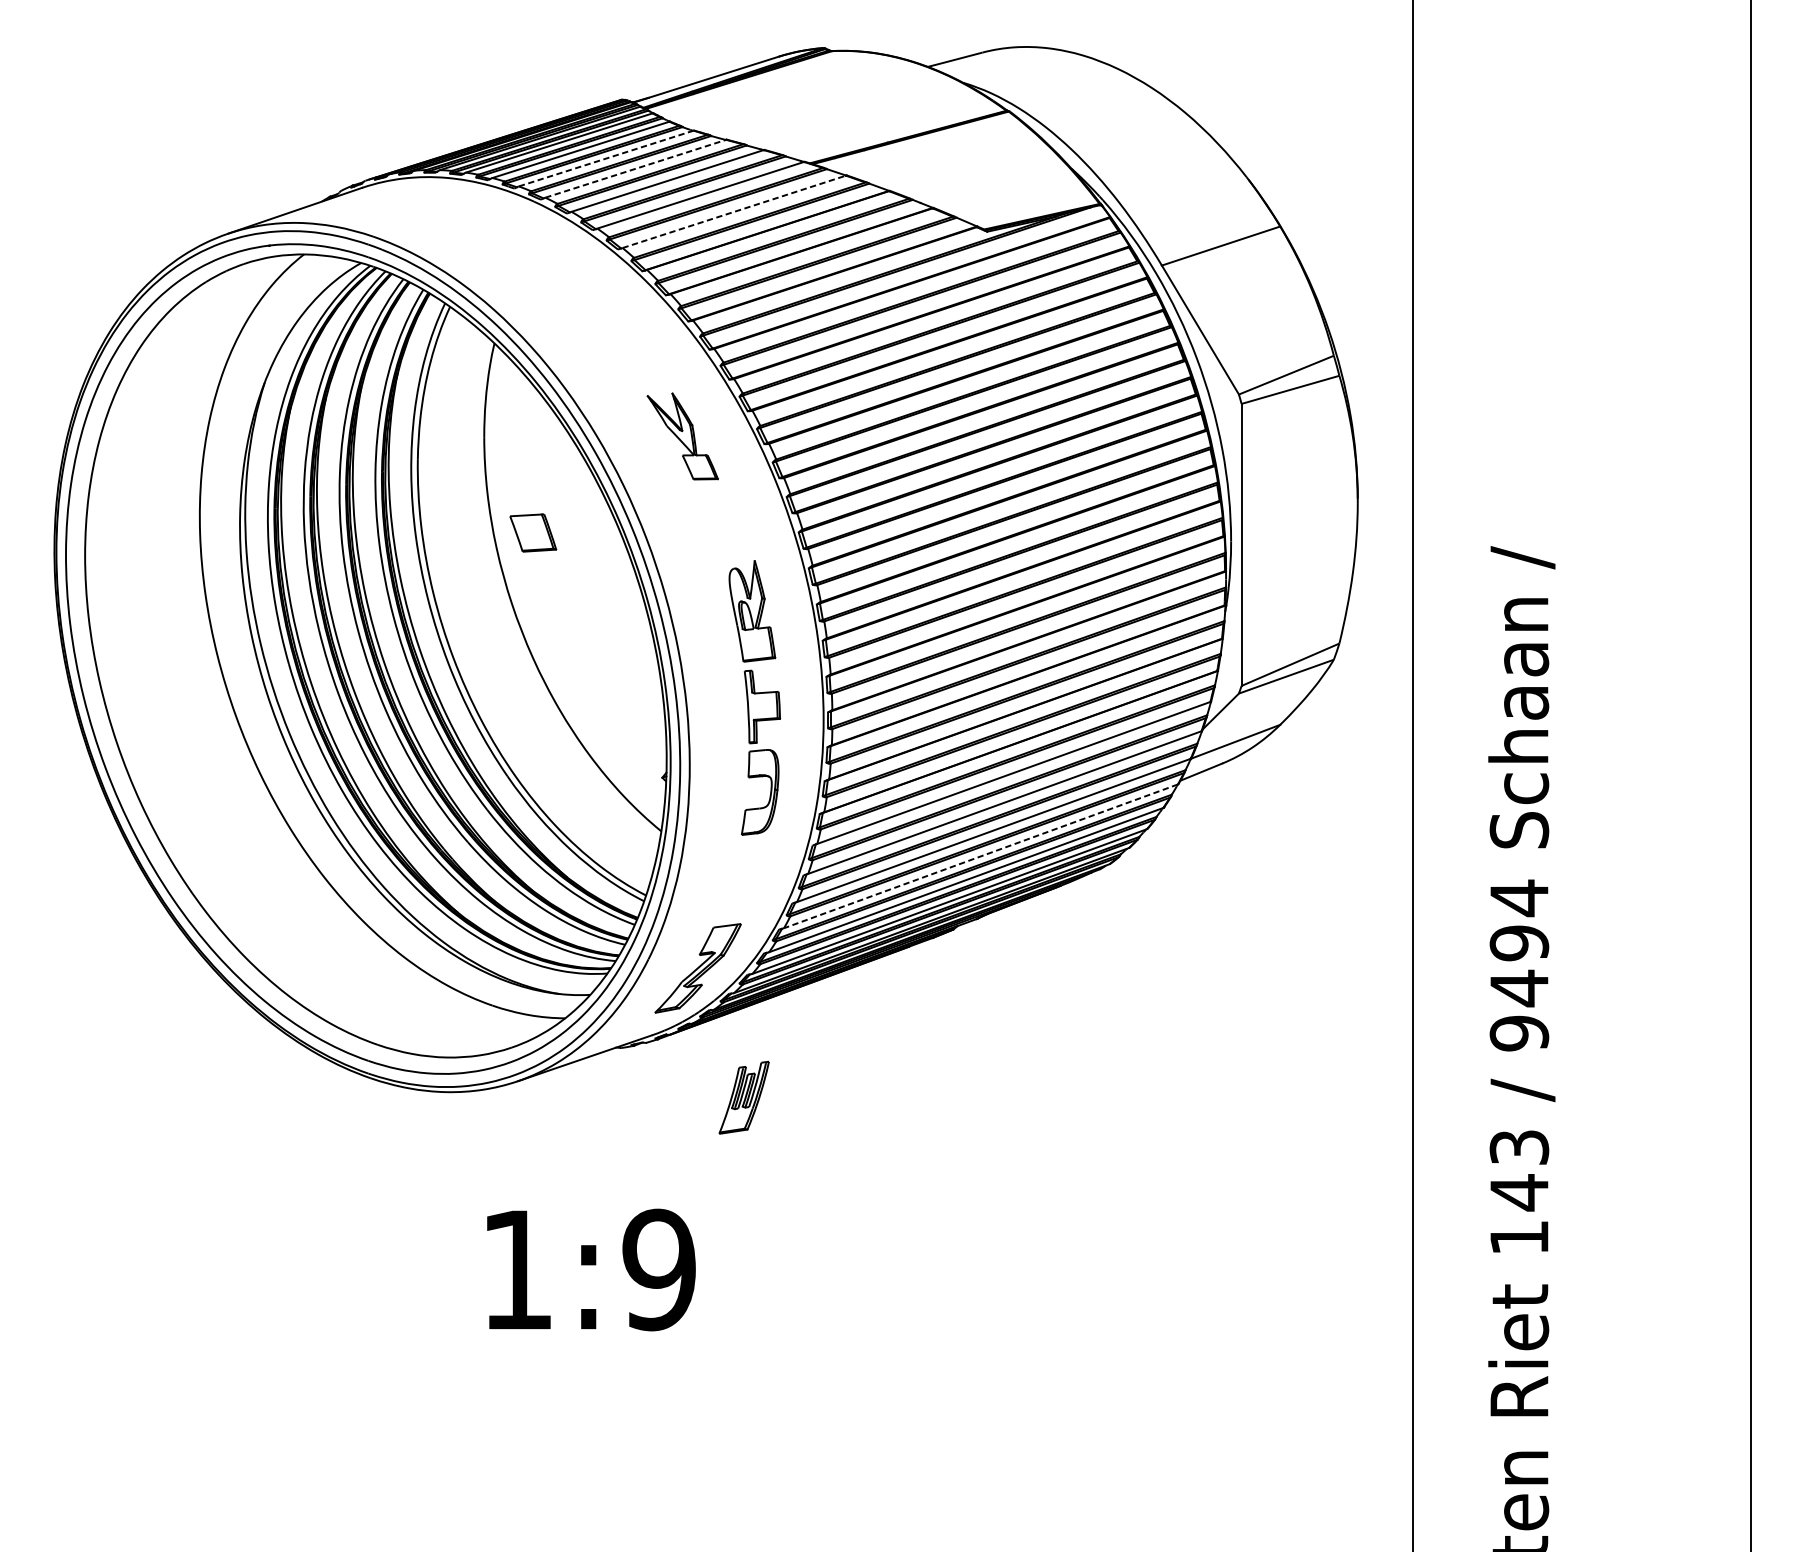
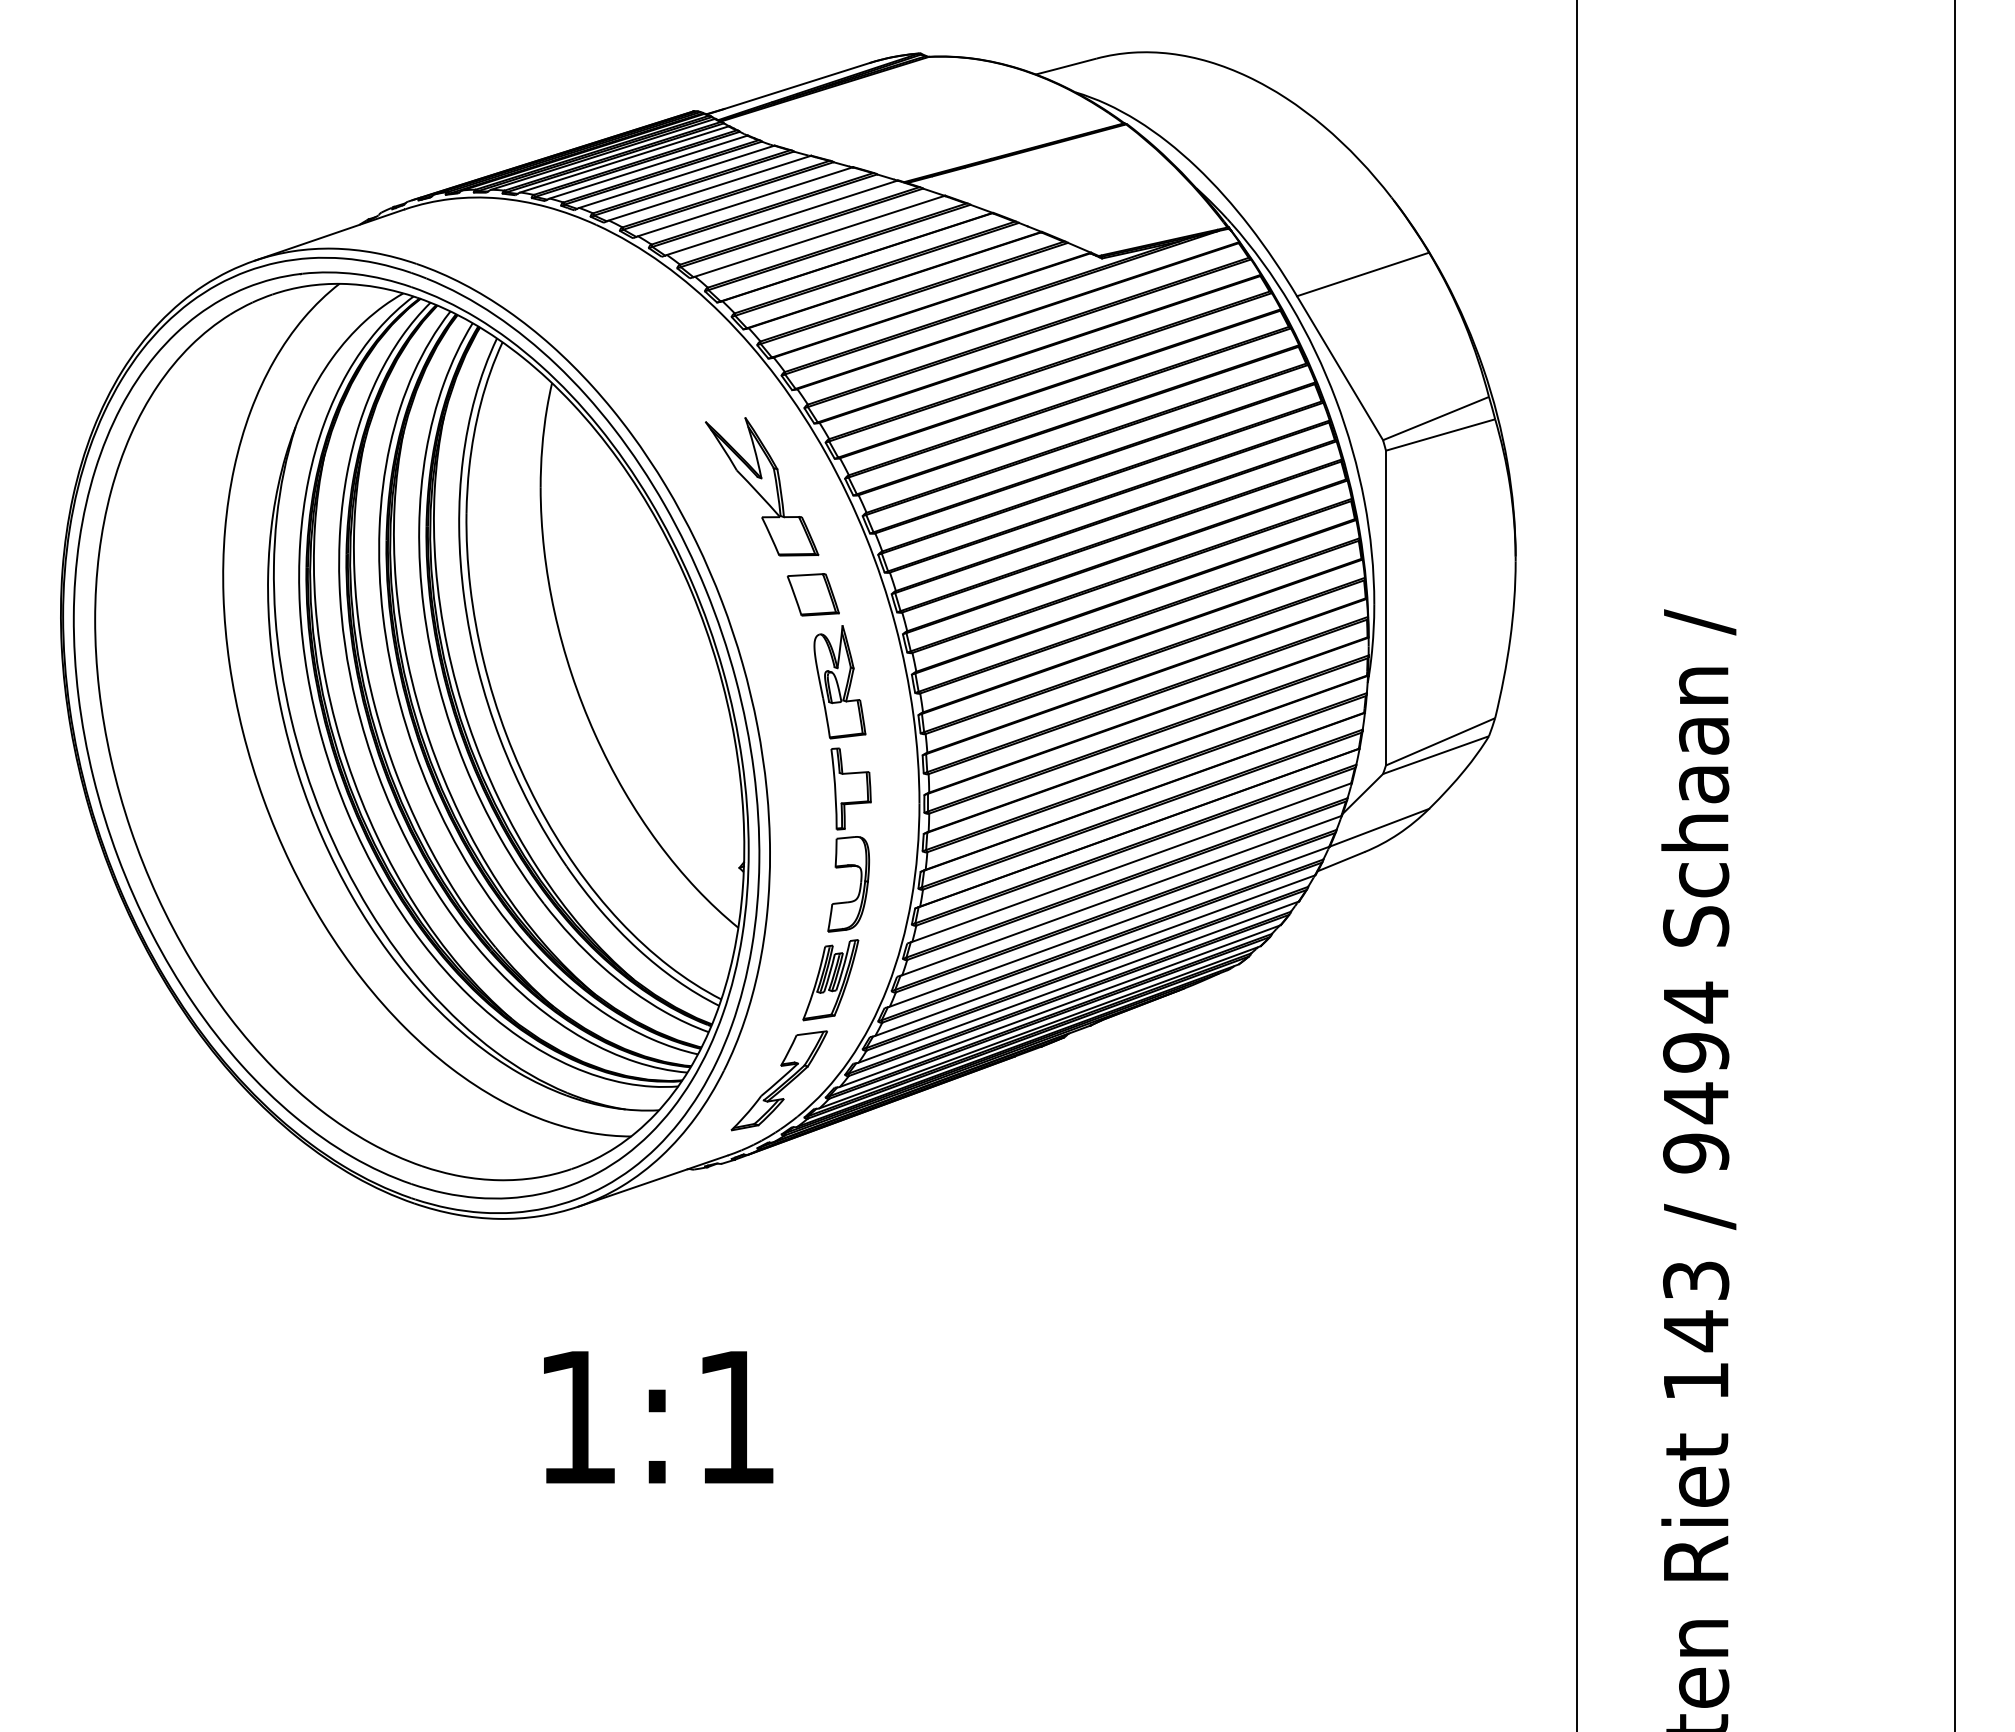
line: (606, 158) -> (677, 176), dashed -> solid
line: (636, 169) -> (710, 188), dashed -> solid
line: (734, 212) -> (820, 236), dashed -> solid
part: (683, 436) -> (762, 486), size x1.43
part: (532, 532) -> (812, 594), moved
line: (980, 856) -> (1094, 955), dashed -> solid
part: (743, 1098) -> (830, 980), moved
text: (658, 1270) -> (735, 1417), 1:9 -> 1:1

